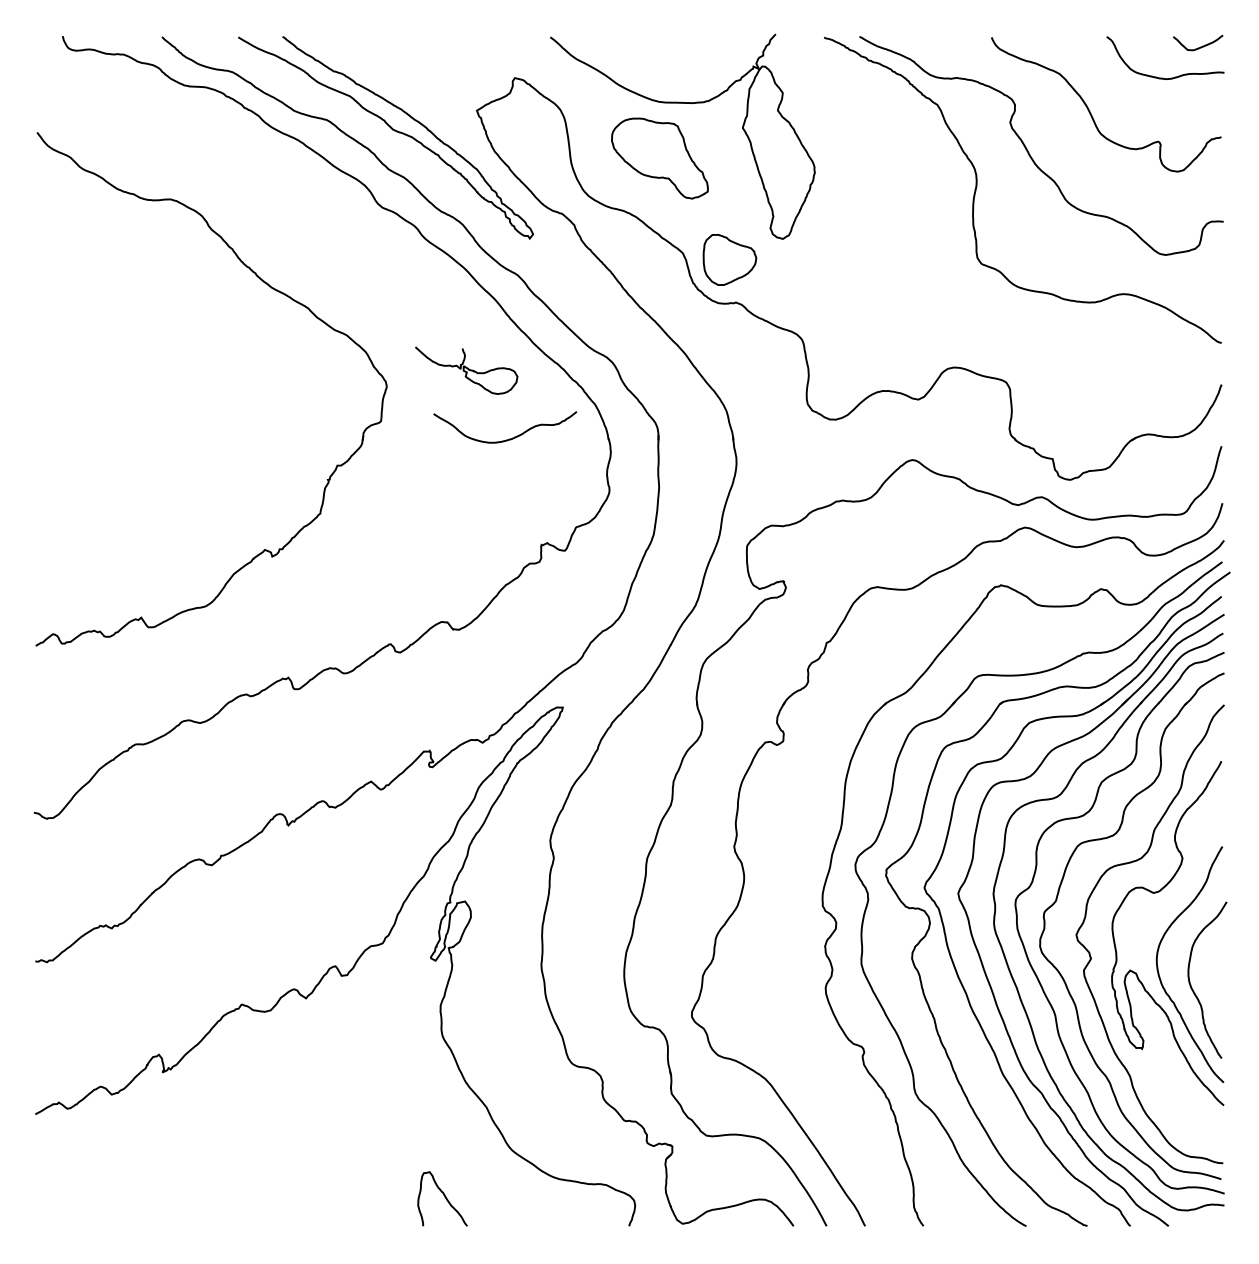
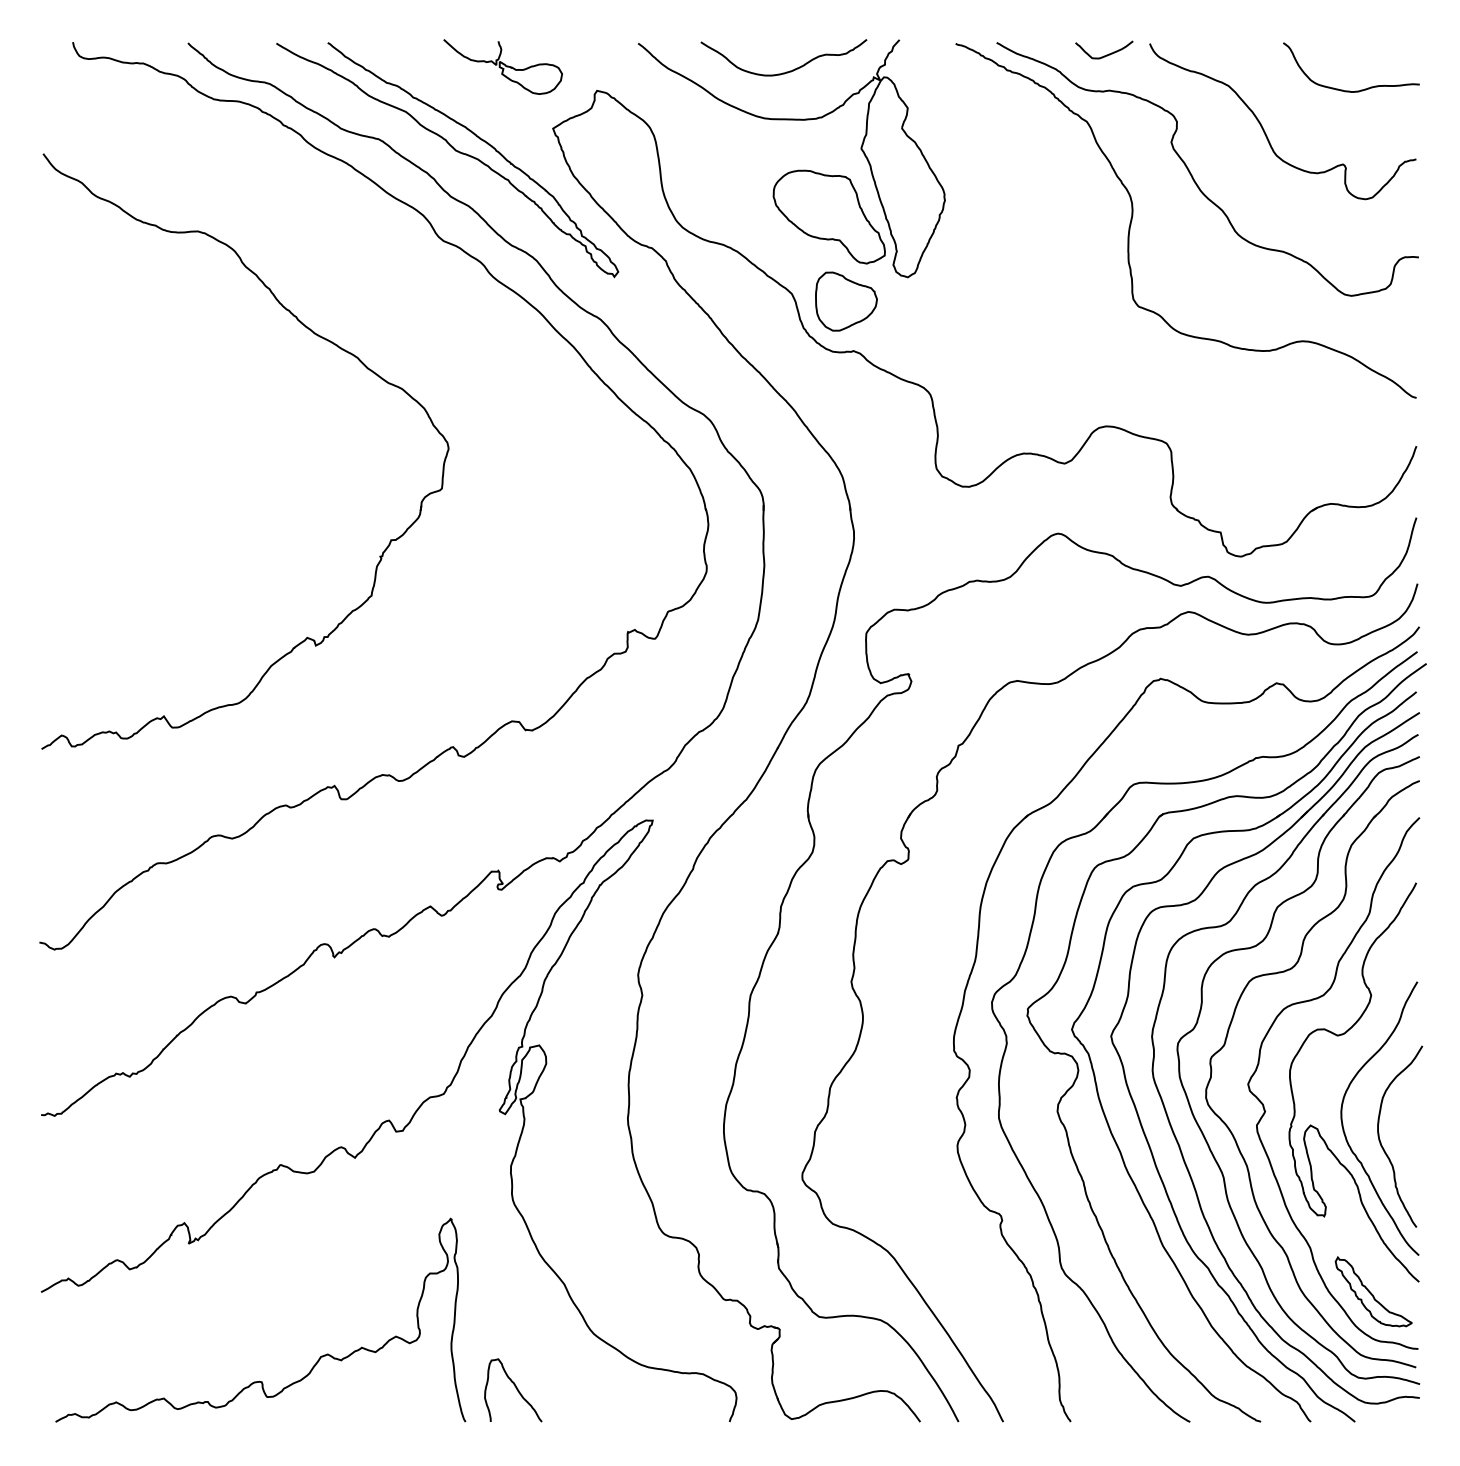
curve: (1200, 46) -> (1106, 54), moved
part: (659, 158) -> (828, 216), moved
part: (466, 370) -> (502, 66), moved
curve: (510, 438) -> (789, 70), moved
part: (1184, 1113) -> (1373, 1291), added
curve: (223, 1190) -> (259, 1380), added

